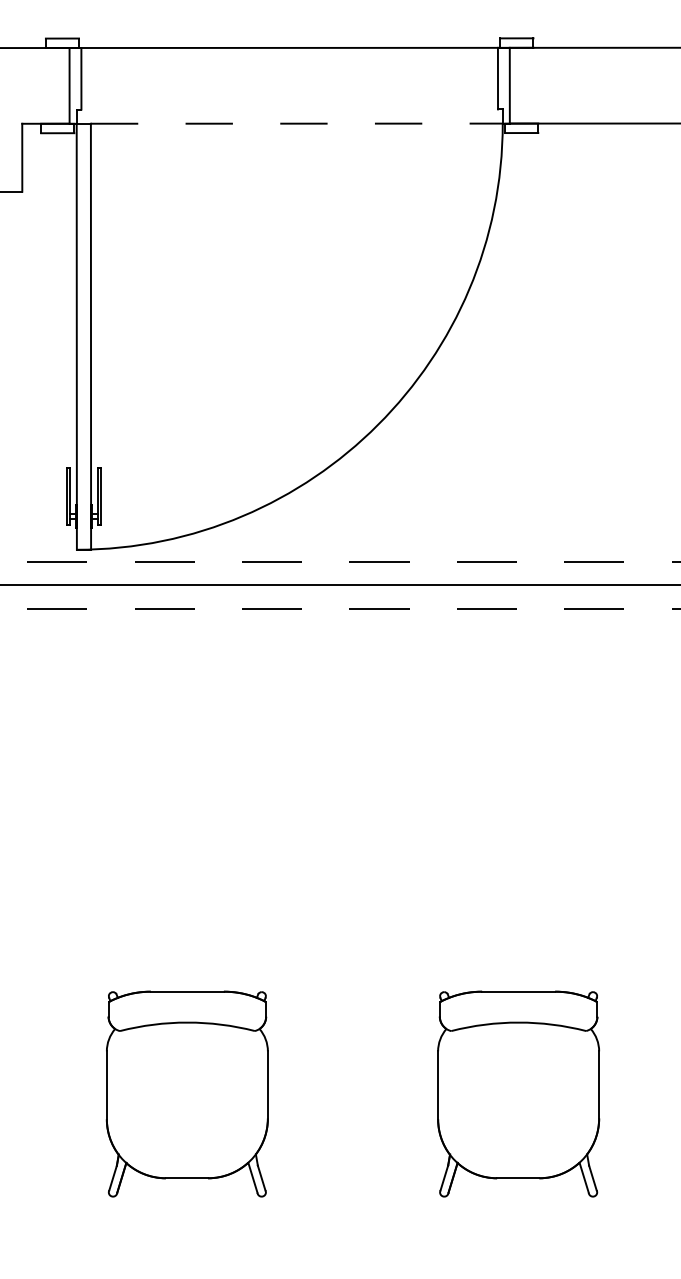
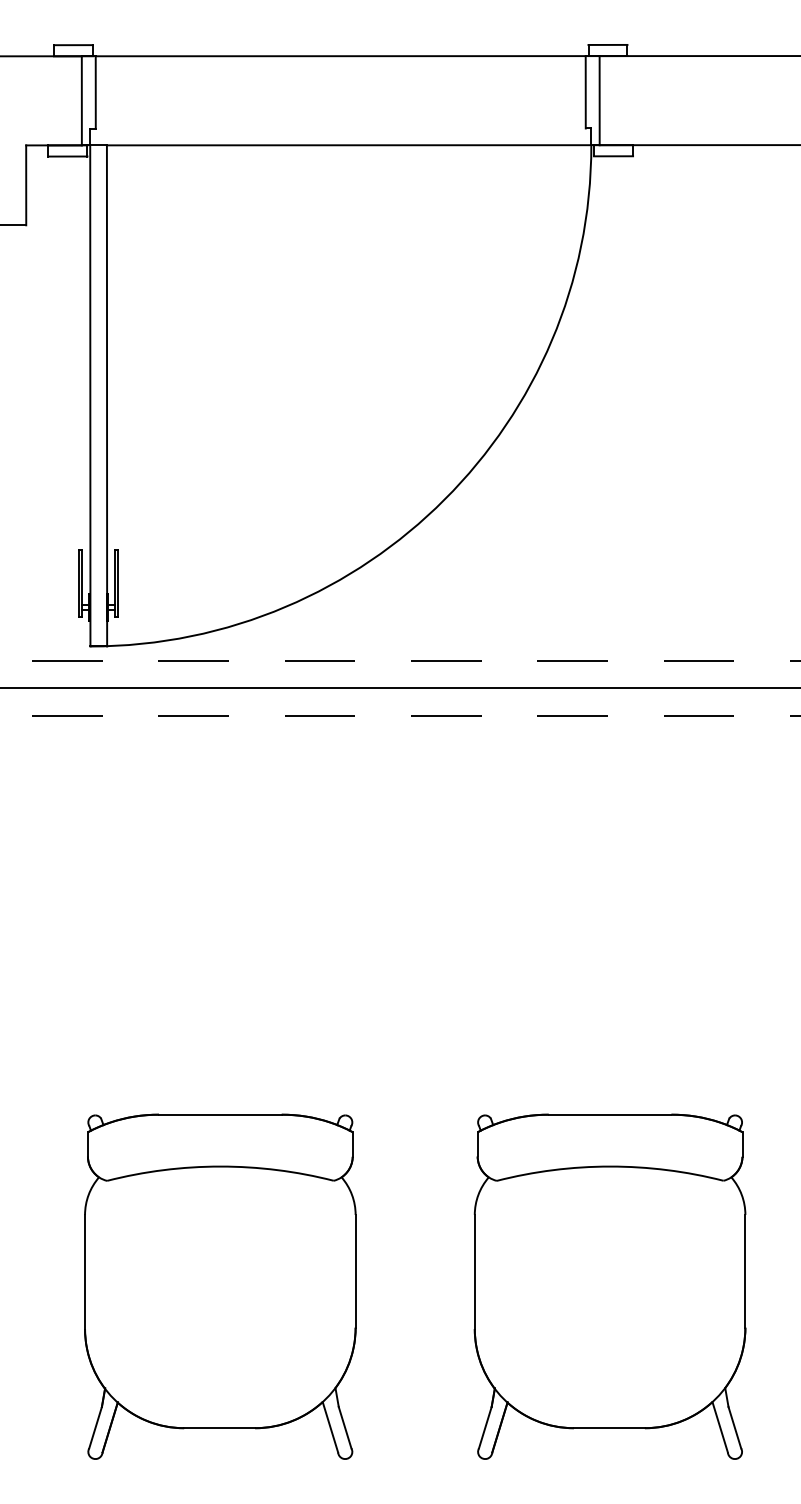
line: (296, 123) -> (348, 145), dashed -> solid
part: (187, 1093) -> (220, 1285), size x1.43
part: (518, 1093) -> (609, 1285), size x1.43

